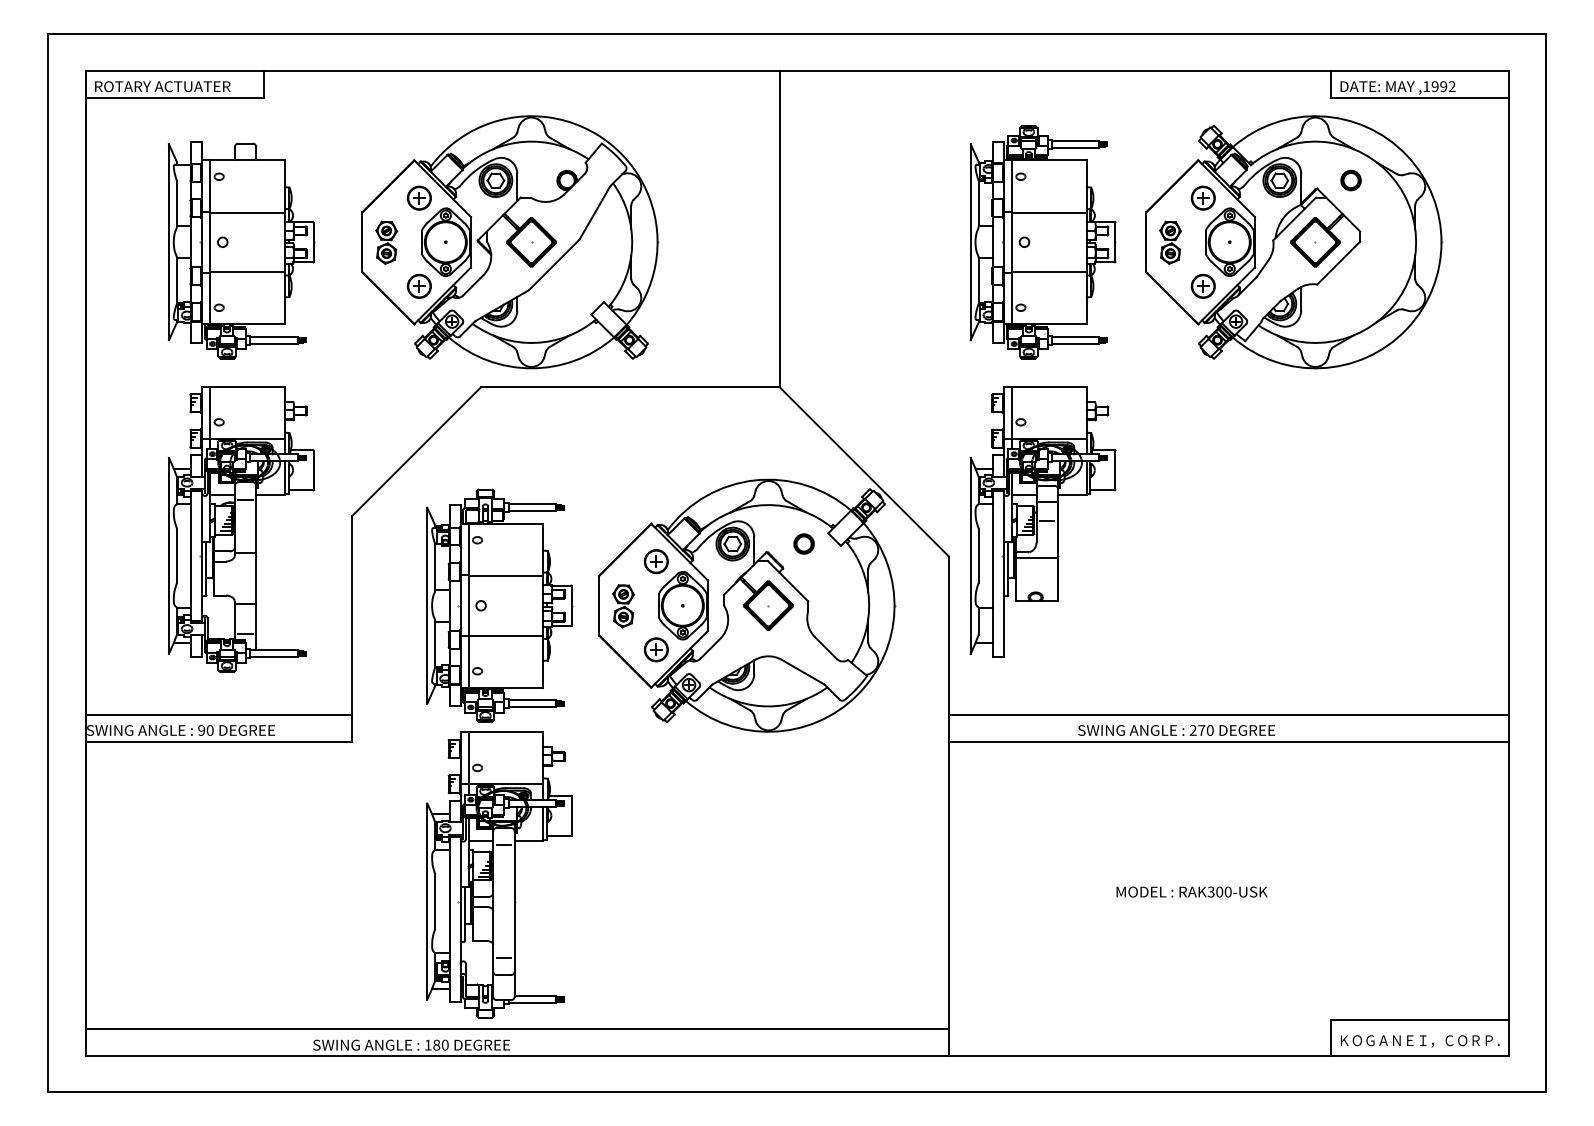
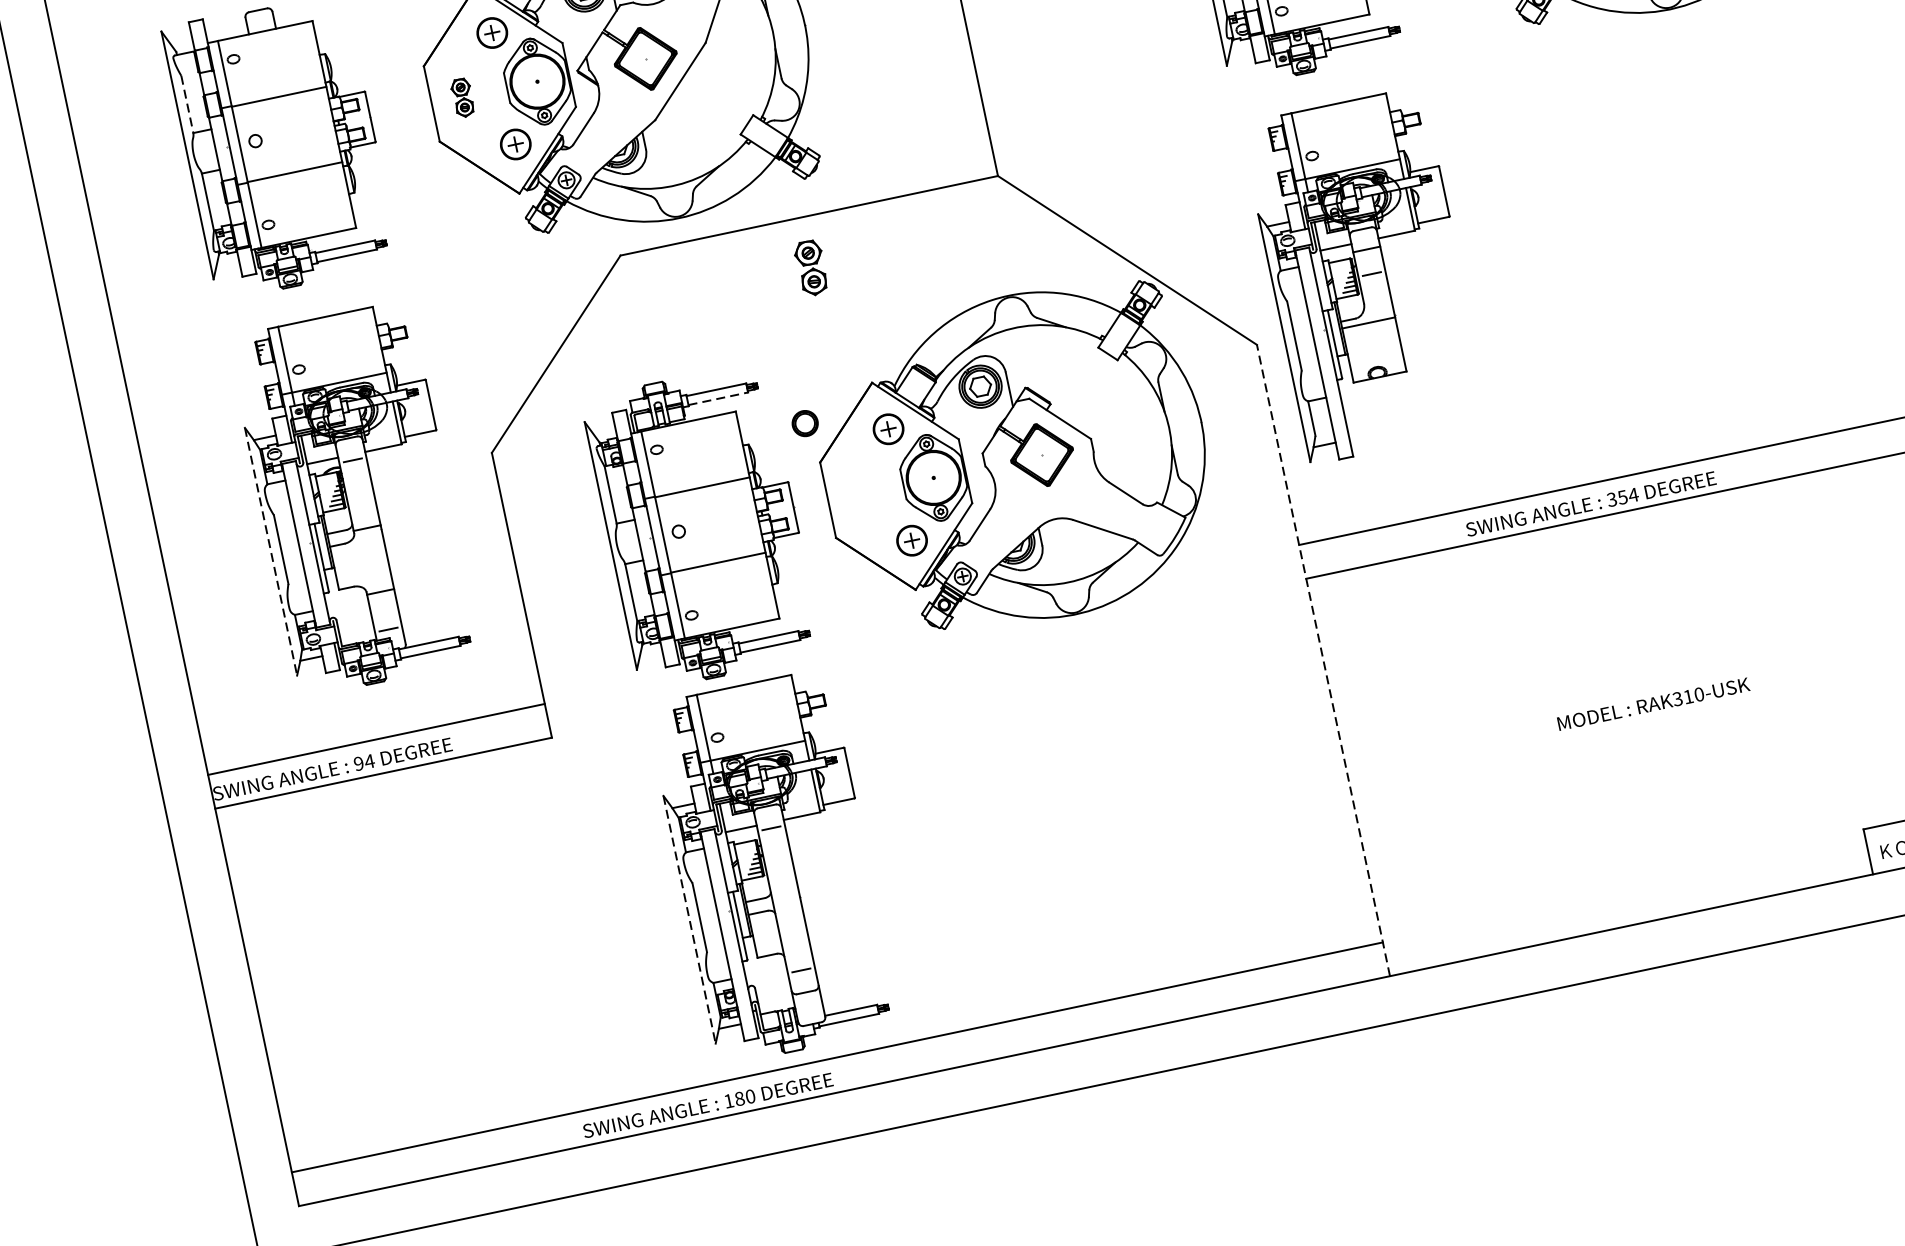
line: (176, 203) -> (186, 104), solid -> dashed
part: (386, 242) -> (462, 97), size x0.7
line: (532, 511) -> (718, 398), solid -> dashed
part: (803, 543) -> (804, 423), moved
line: (168, 555) -> (270, 551), solid -> dashed
part: (623, 606) -> (811, 268), moved
text: (209, 730) -> (368, 761), 90 -> 94
text: (1201, 730) -> (1622, 497), 270 -> 354
line: (948, 806) -> (1323, 660), solid -> dashed
text: (1219, 891) -> (1688, 696), RAK300-USK -> RAK310-USK
line: (427, 901) -> (689, 919), solid -> dashed

